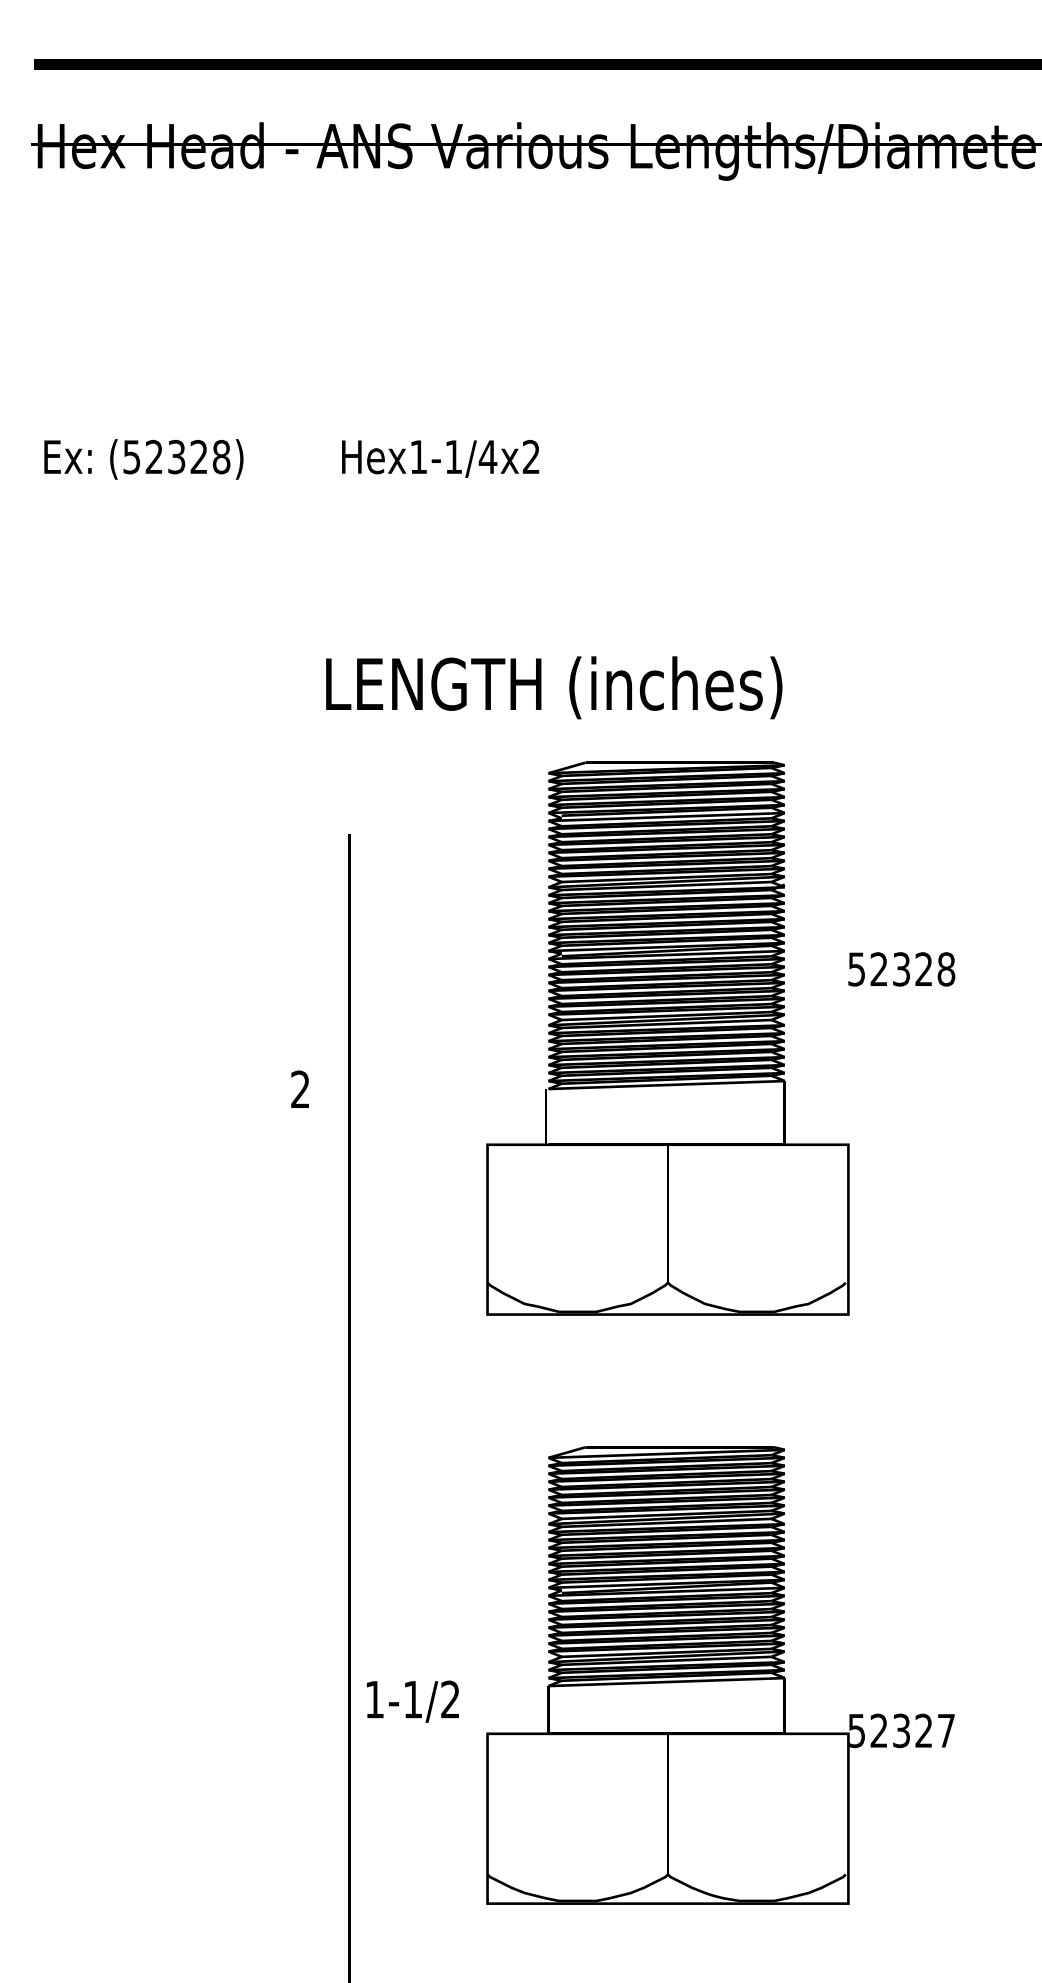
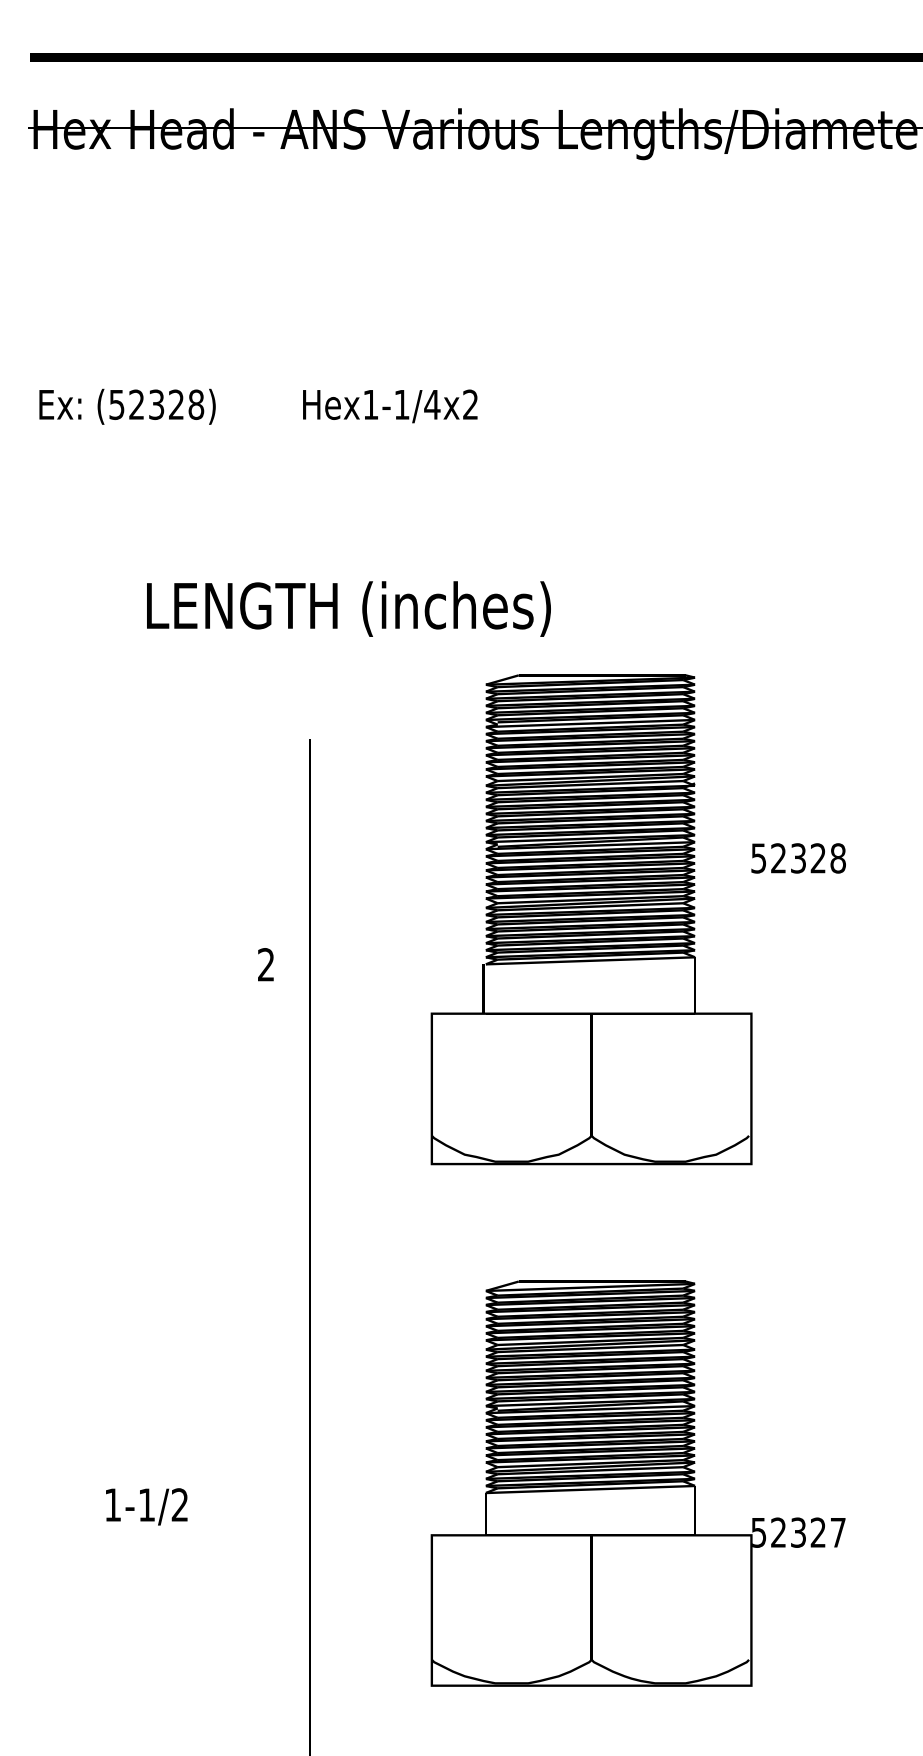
text: (553, 687) -> (348, 608), moved
text: (412, 1701) -> (146, 1506), moved

